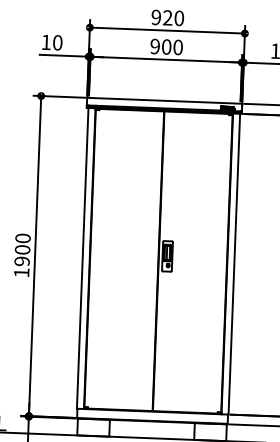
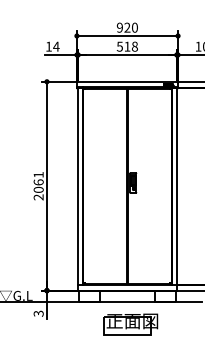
text: (57, 42) -> (56, 46), 10 -> 14
text: (165, 46) -> (126, 46), 900 -> 518
text: (22, 254) -> (38, 185), 1900 -> 2061

